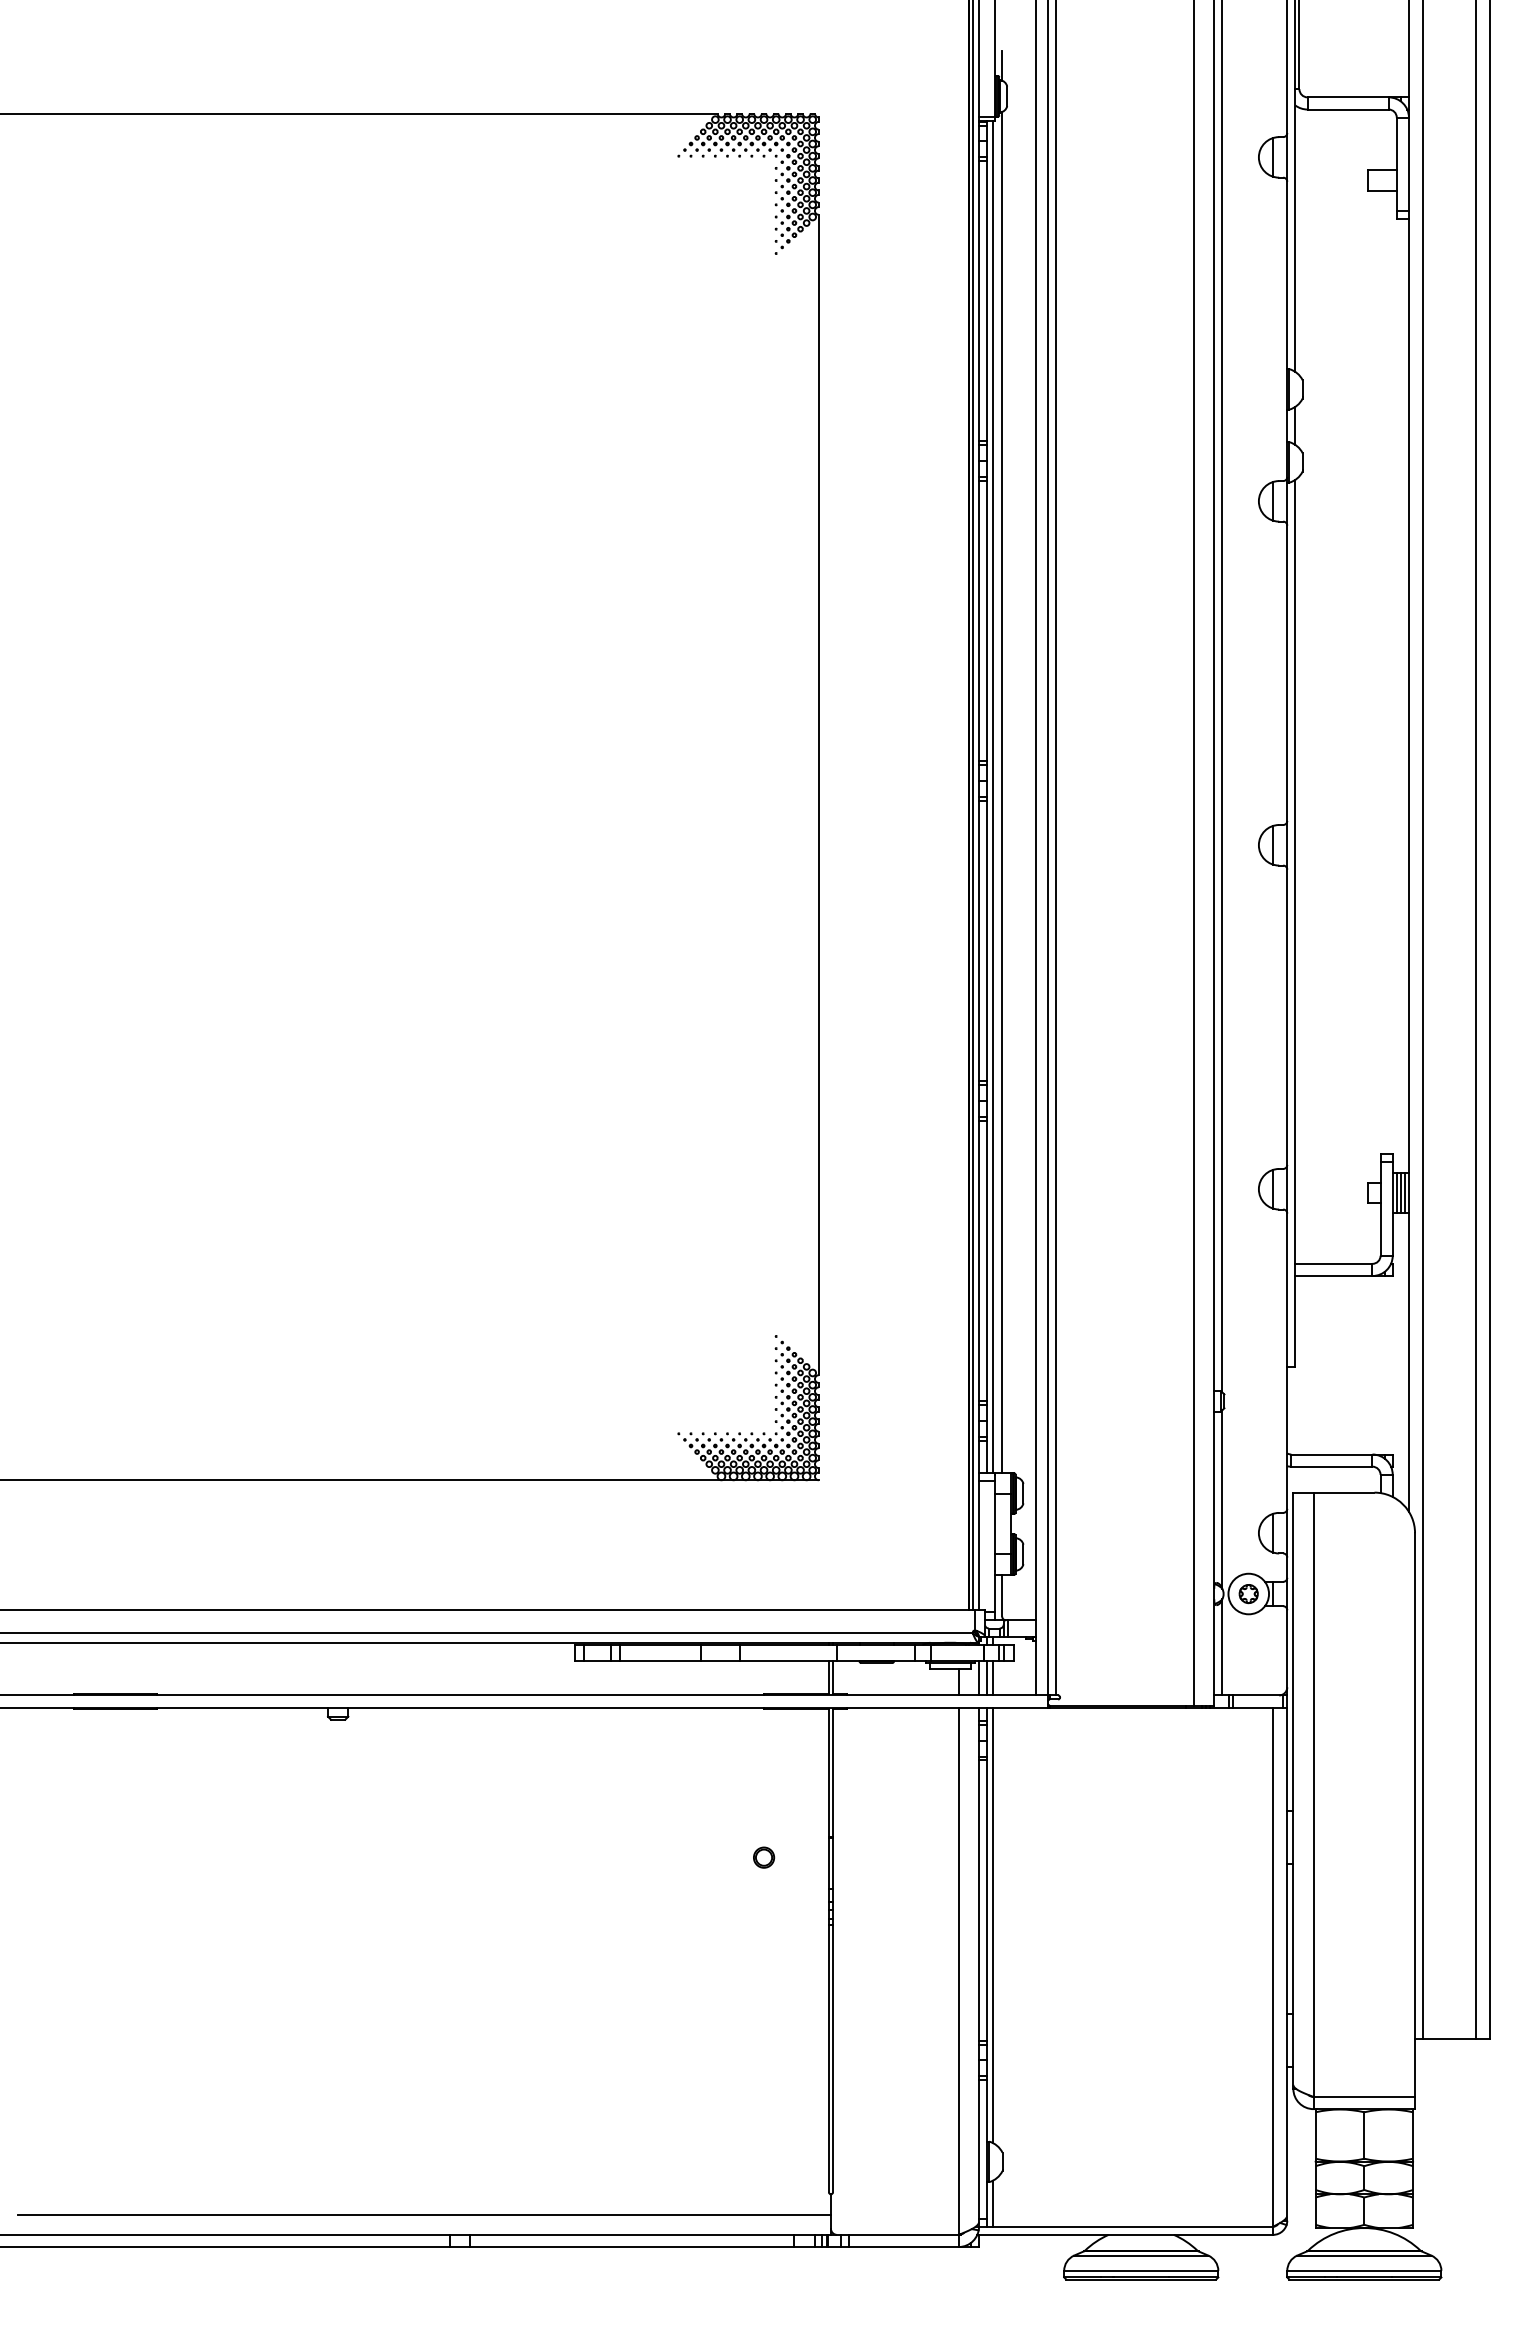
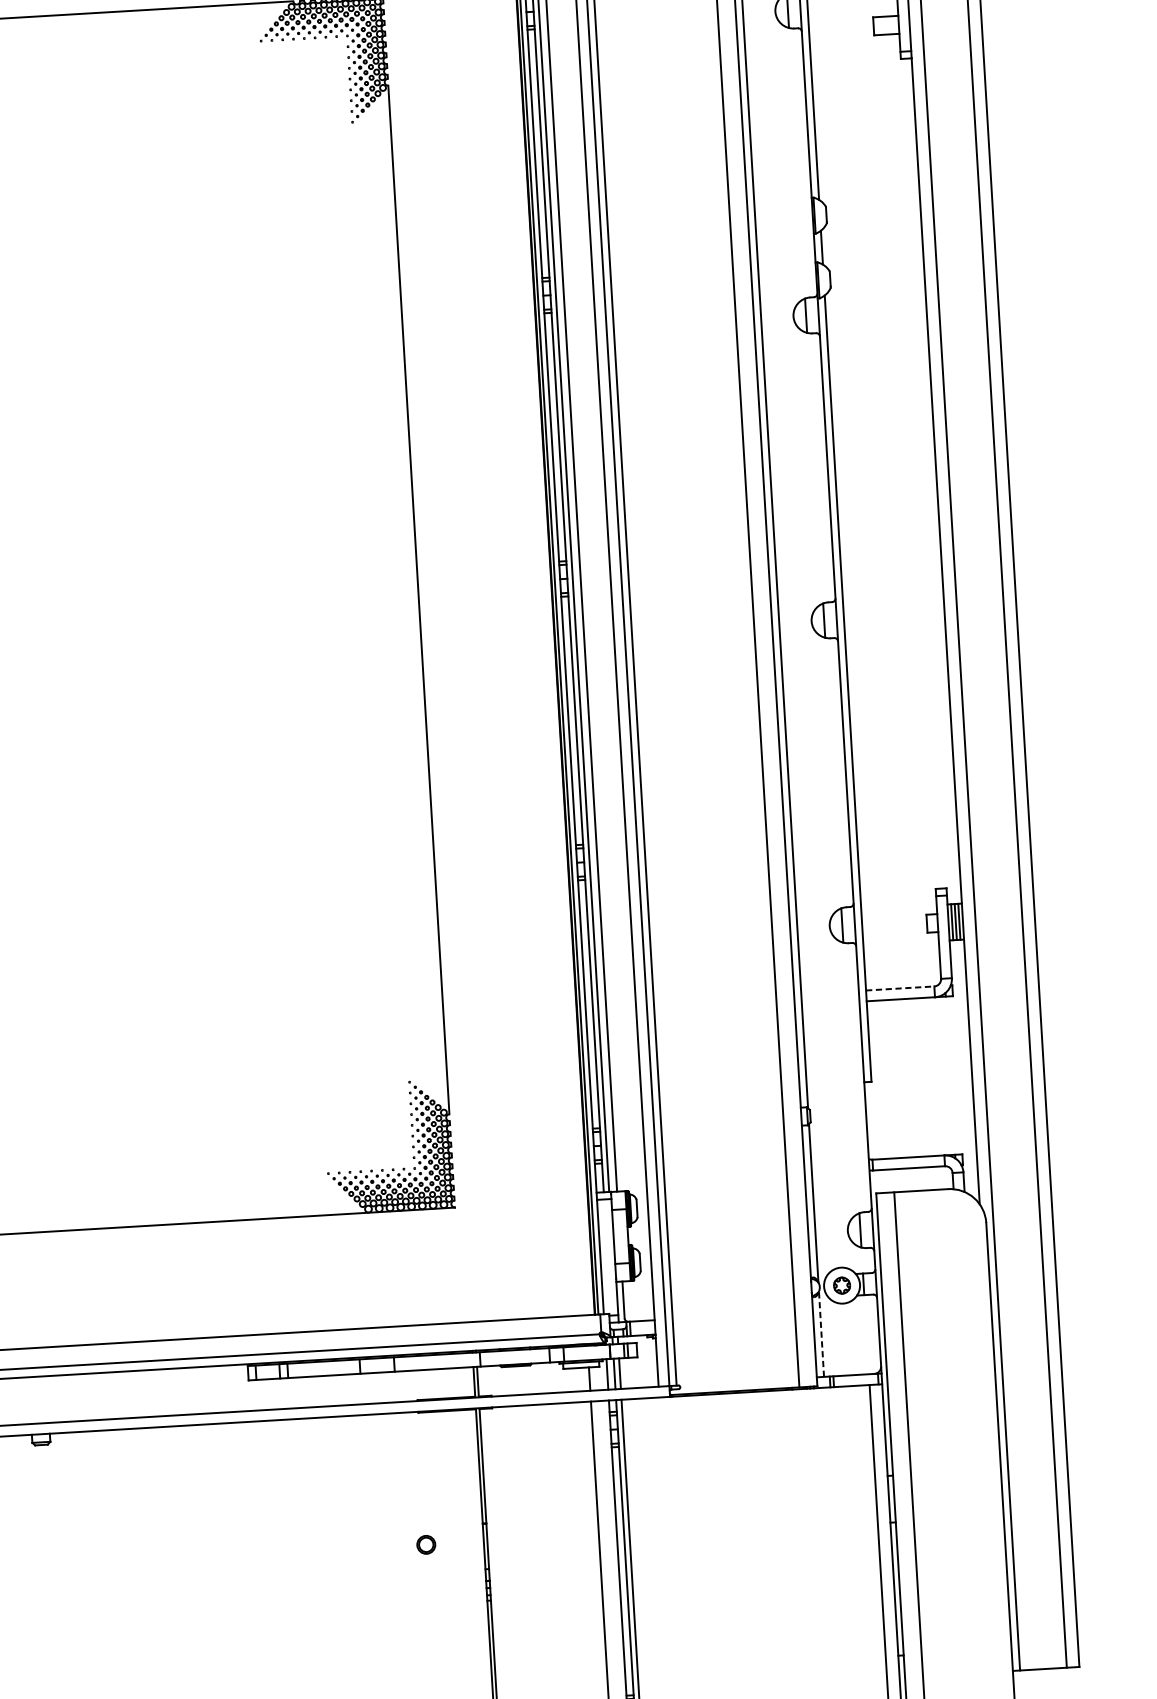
line: (1333, 1263) -> (899, 988), solid -> dashed
line: (1222, 1646) -> (821, 1333), solid -> dashed

